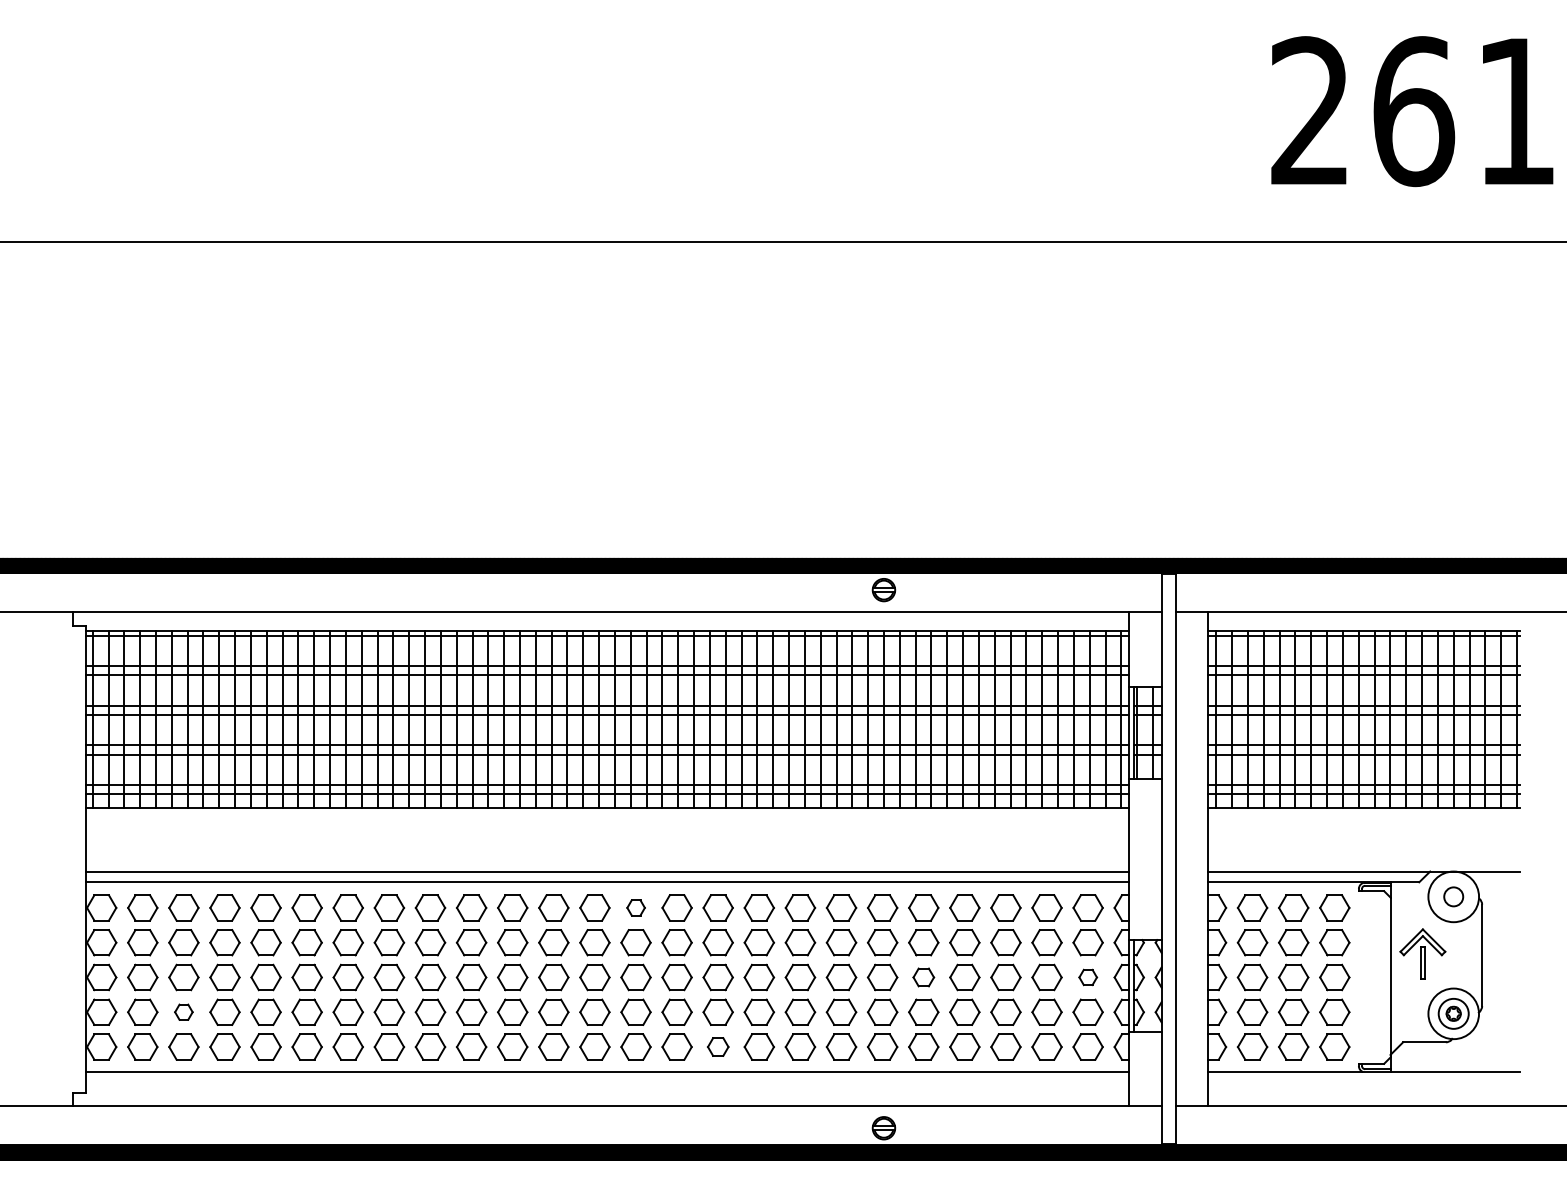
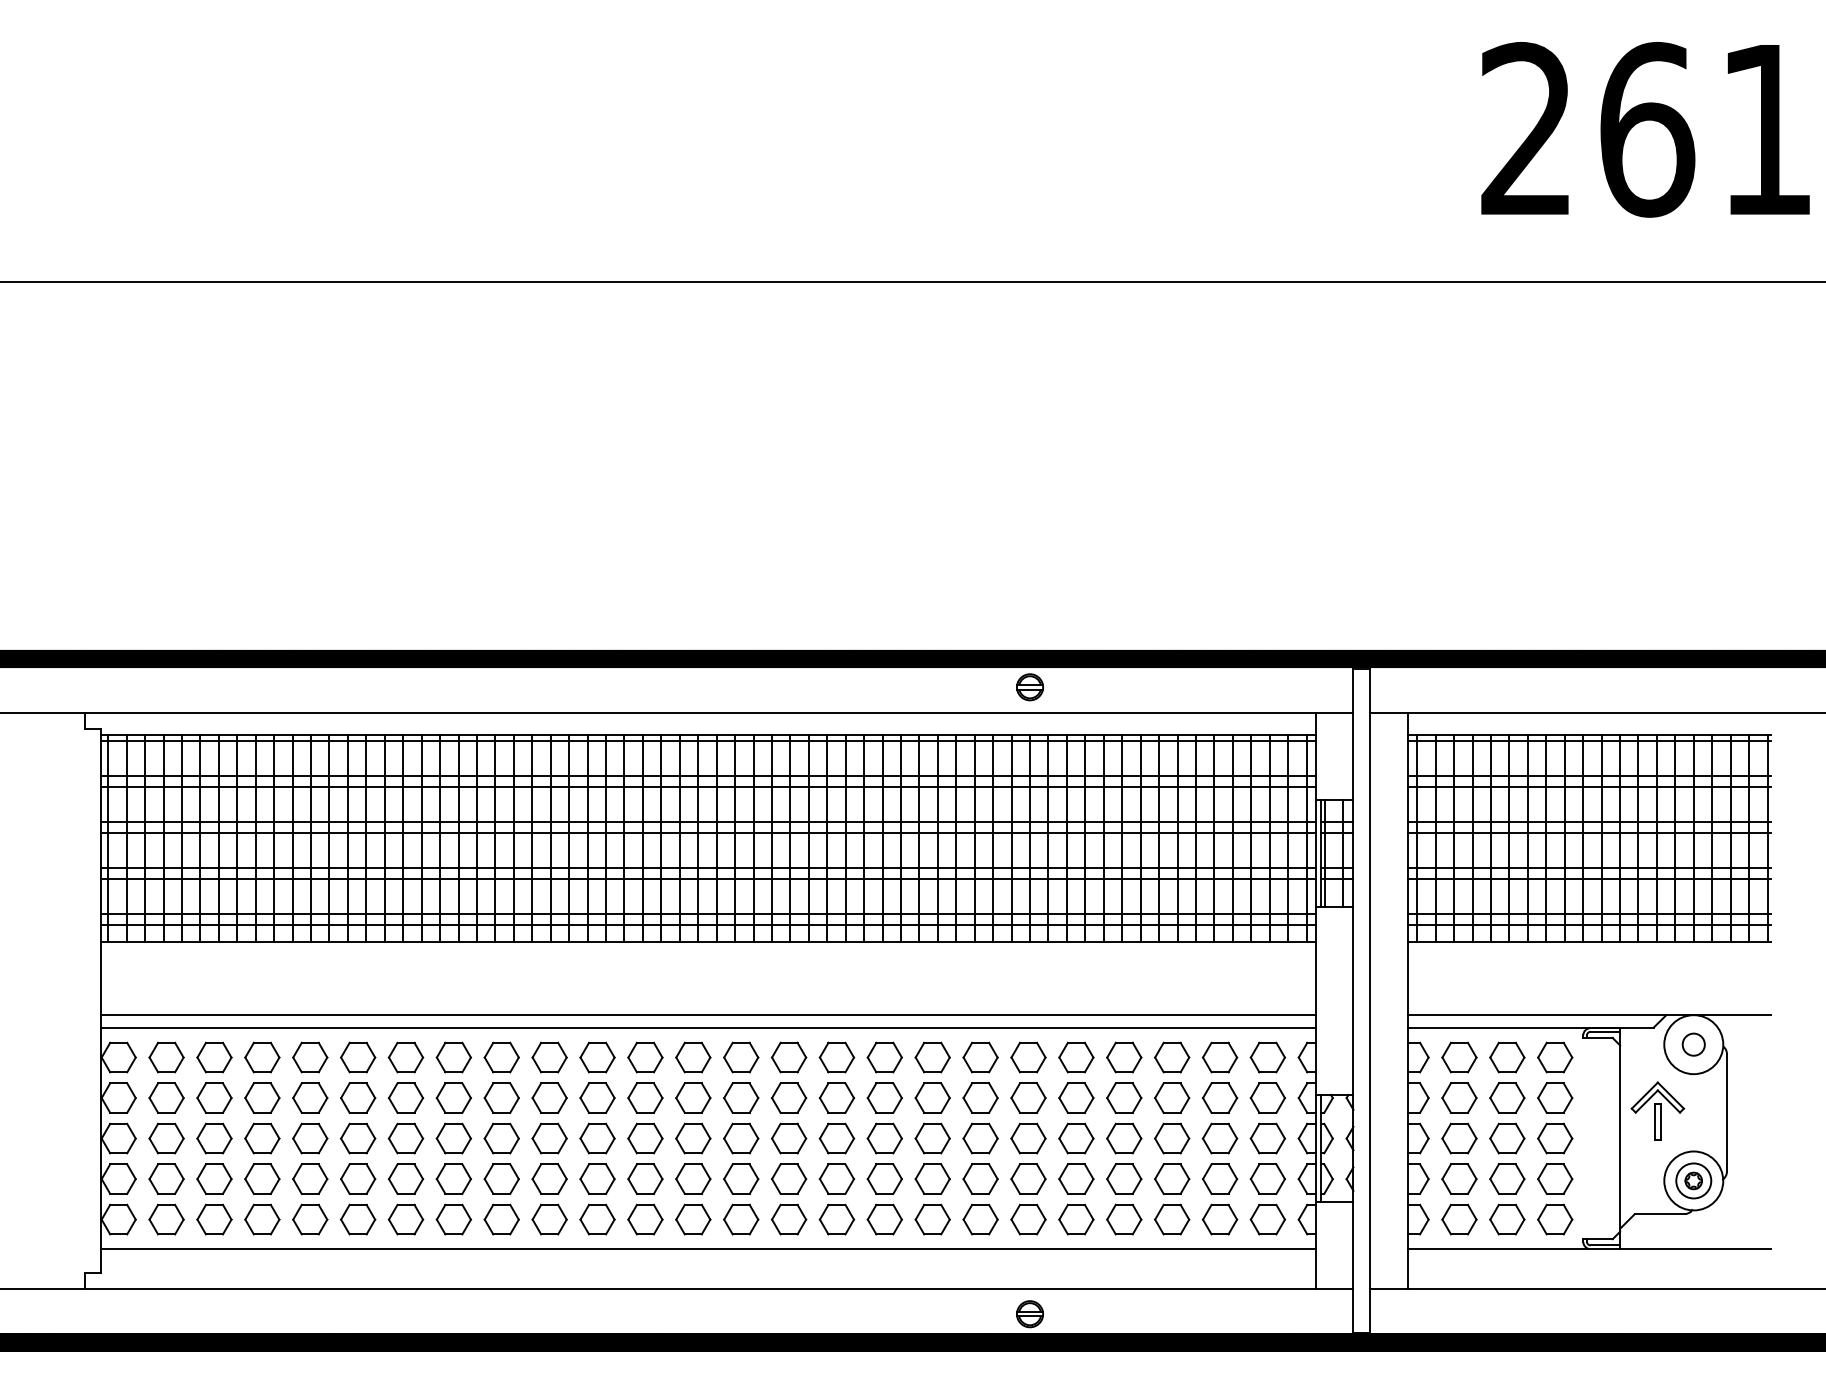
part: (636, 907) -> (741, 1057), size x1.67
part: (923, 977) -> (1076, 1138), size x1.43
part: (1087, 977) -> (1267, 1138), size x1.67
part: (183, 1011) -> (214, 1178), size x1.67
part: (717, 1046) -> (836, 1219), size x1.43

